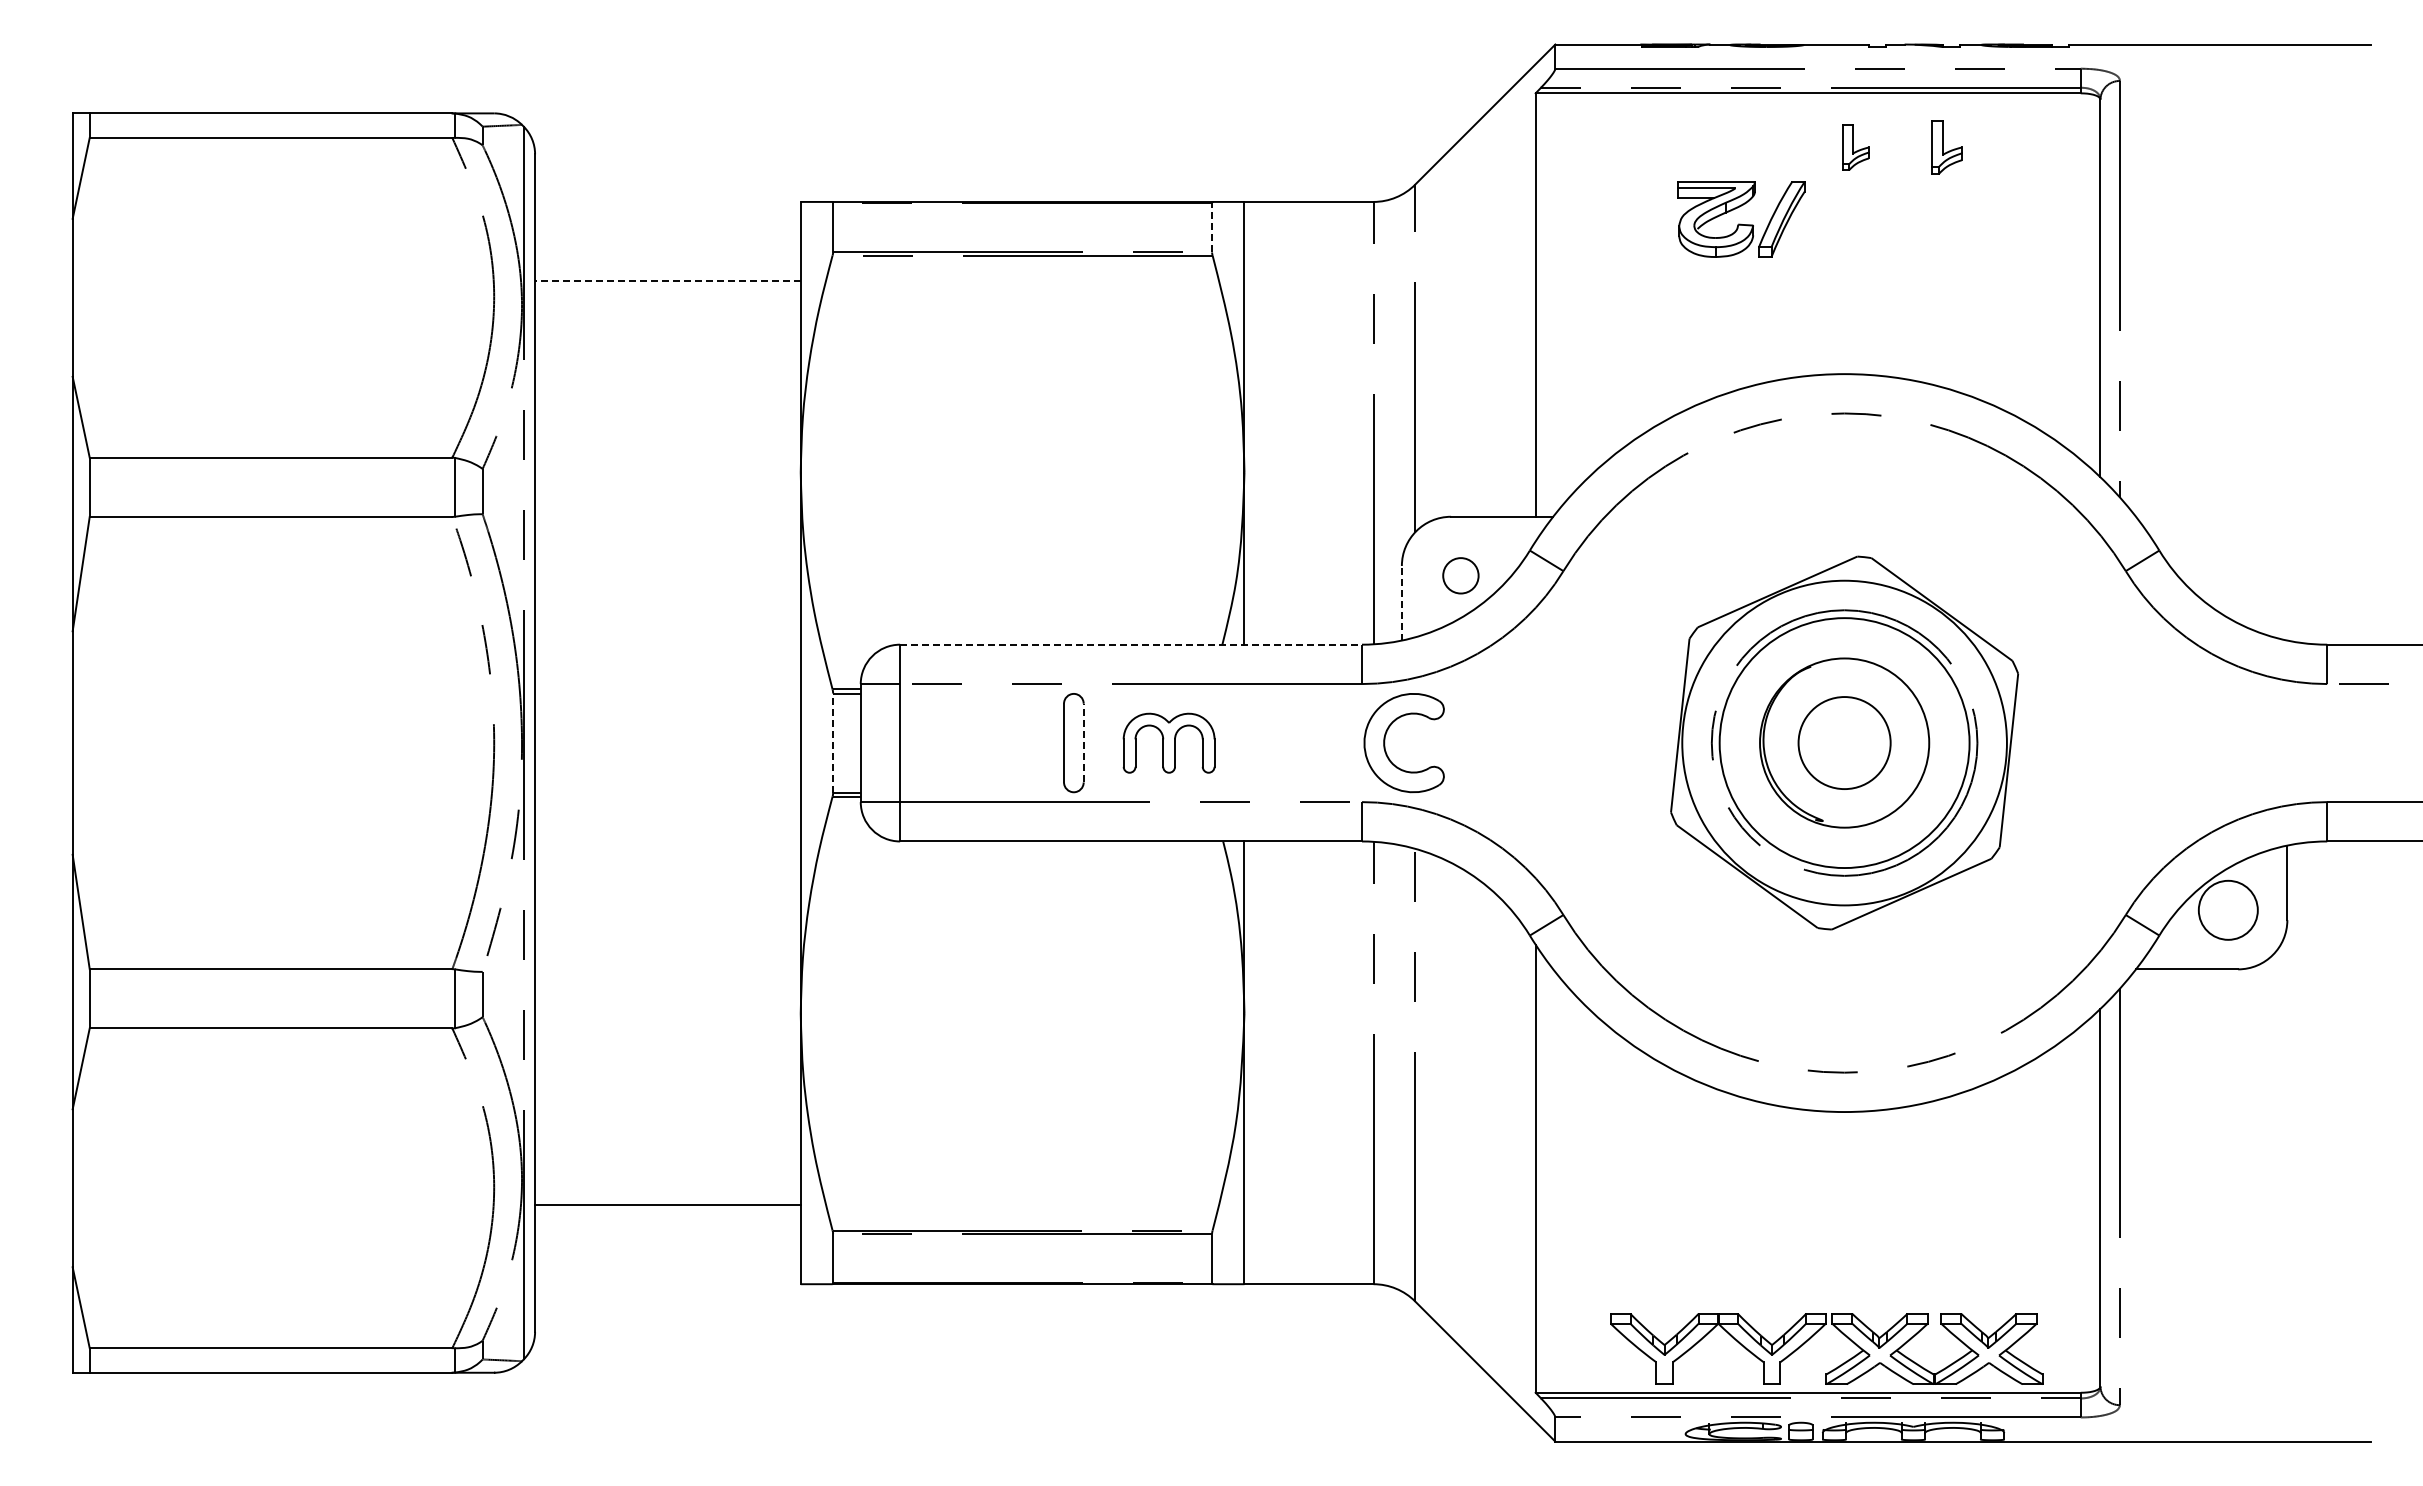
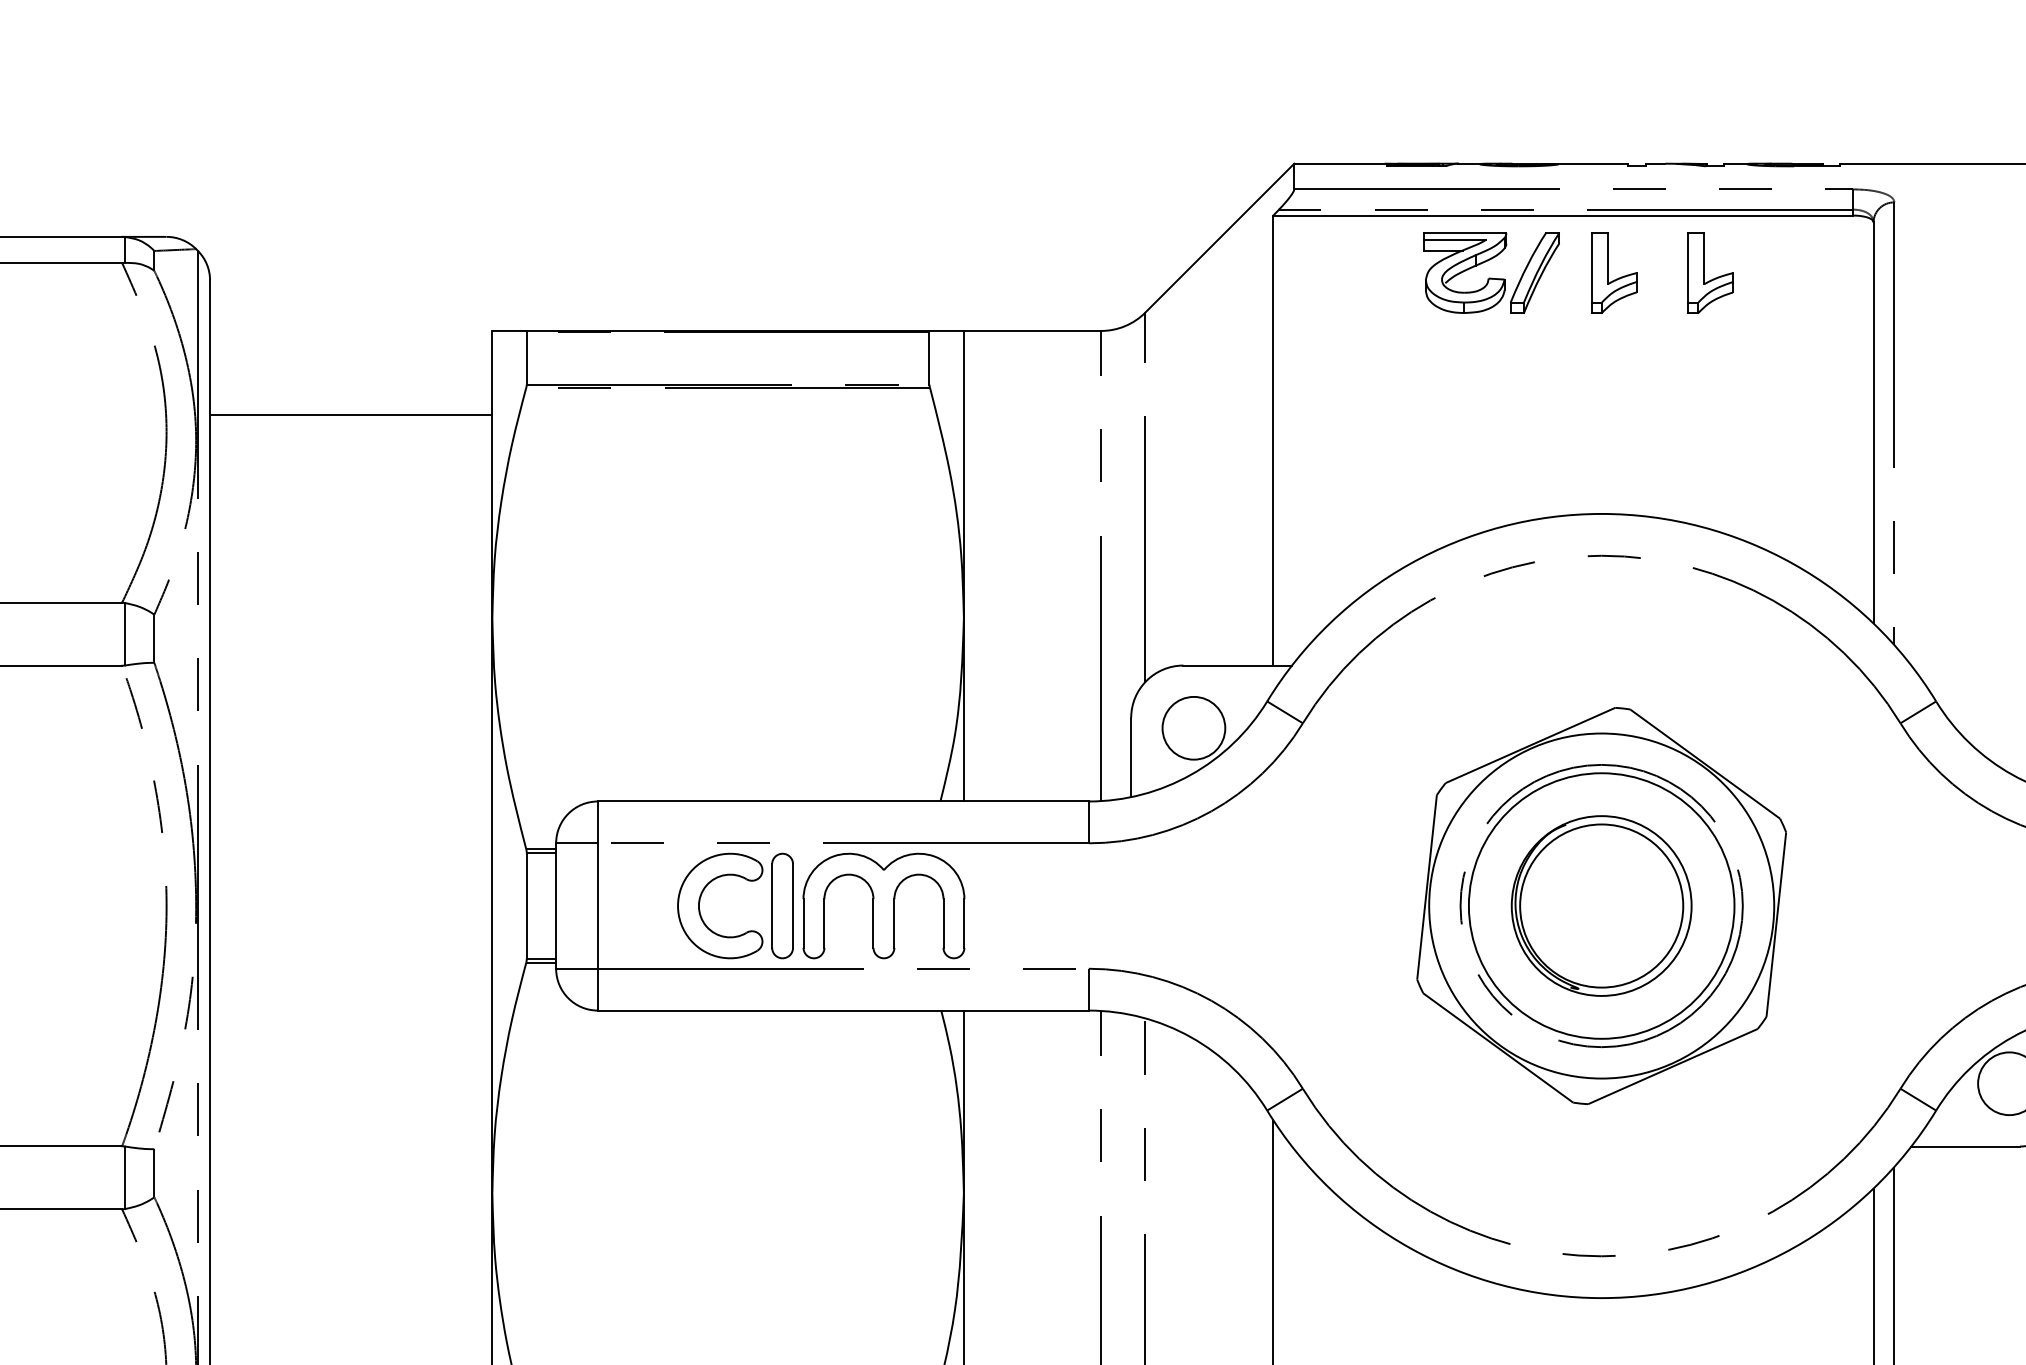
part: (1855, 147) -> (1613, 273), size x1.67
part: (1946, 147) -> (1709, 273), size x1.43
part: (1741, 219) -> (1492, 273), moved
line: (1212, 227) -> (929, 358), dashed -> solid
line: (667, 280) -> (350, 414), dashed -> solid
circle: (1460, 575) -> (1193, 727), size x1.67
line: (1401, 602) -> (1130, 756), dashed -> solid
line: (1131, 644) -> (843, 801), dashed -> solid
line: (1083, 742) -> (792, 905), dashed -> solid
circle: (1844, 742) -> (1601, 905), size x1.67
line: (833, 743) -> (527, 906), dashed -> solid
part: (1168, 743) -> (883, 906), size x1.67
part: (1385, 743) -> (700, 906), moved

